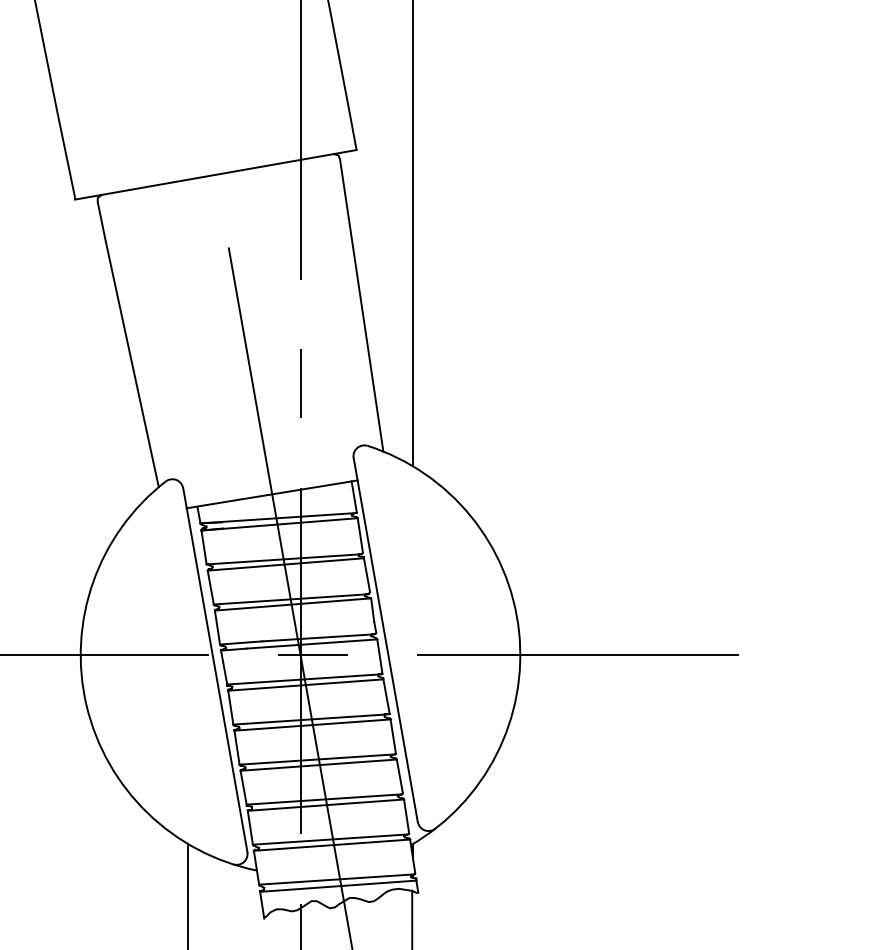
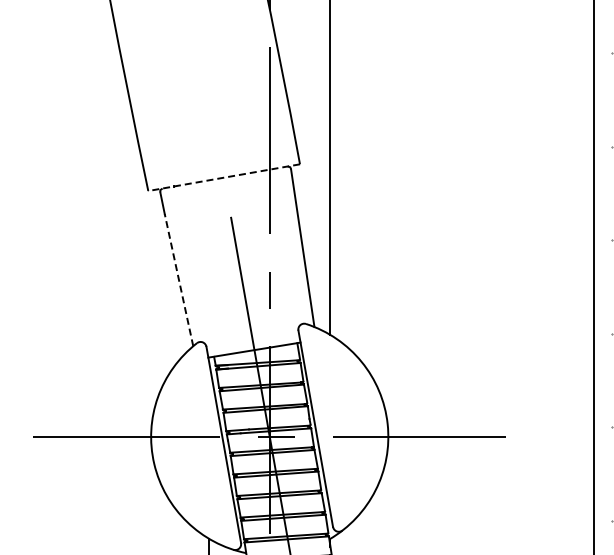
line: (214, 174) -> (223, 177), solid -> dashed
line: (133, 365) -> (179, 280), solid -> dashed

